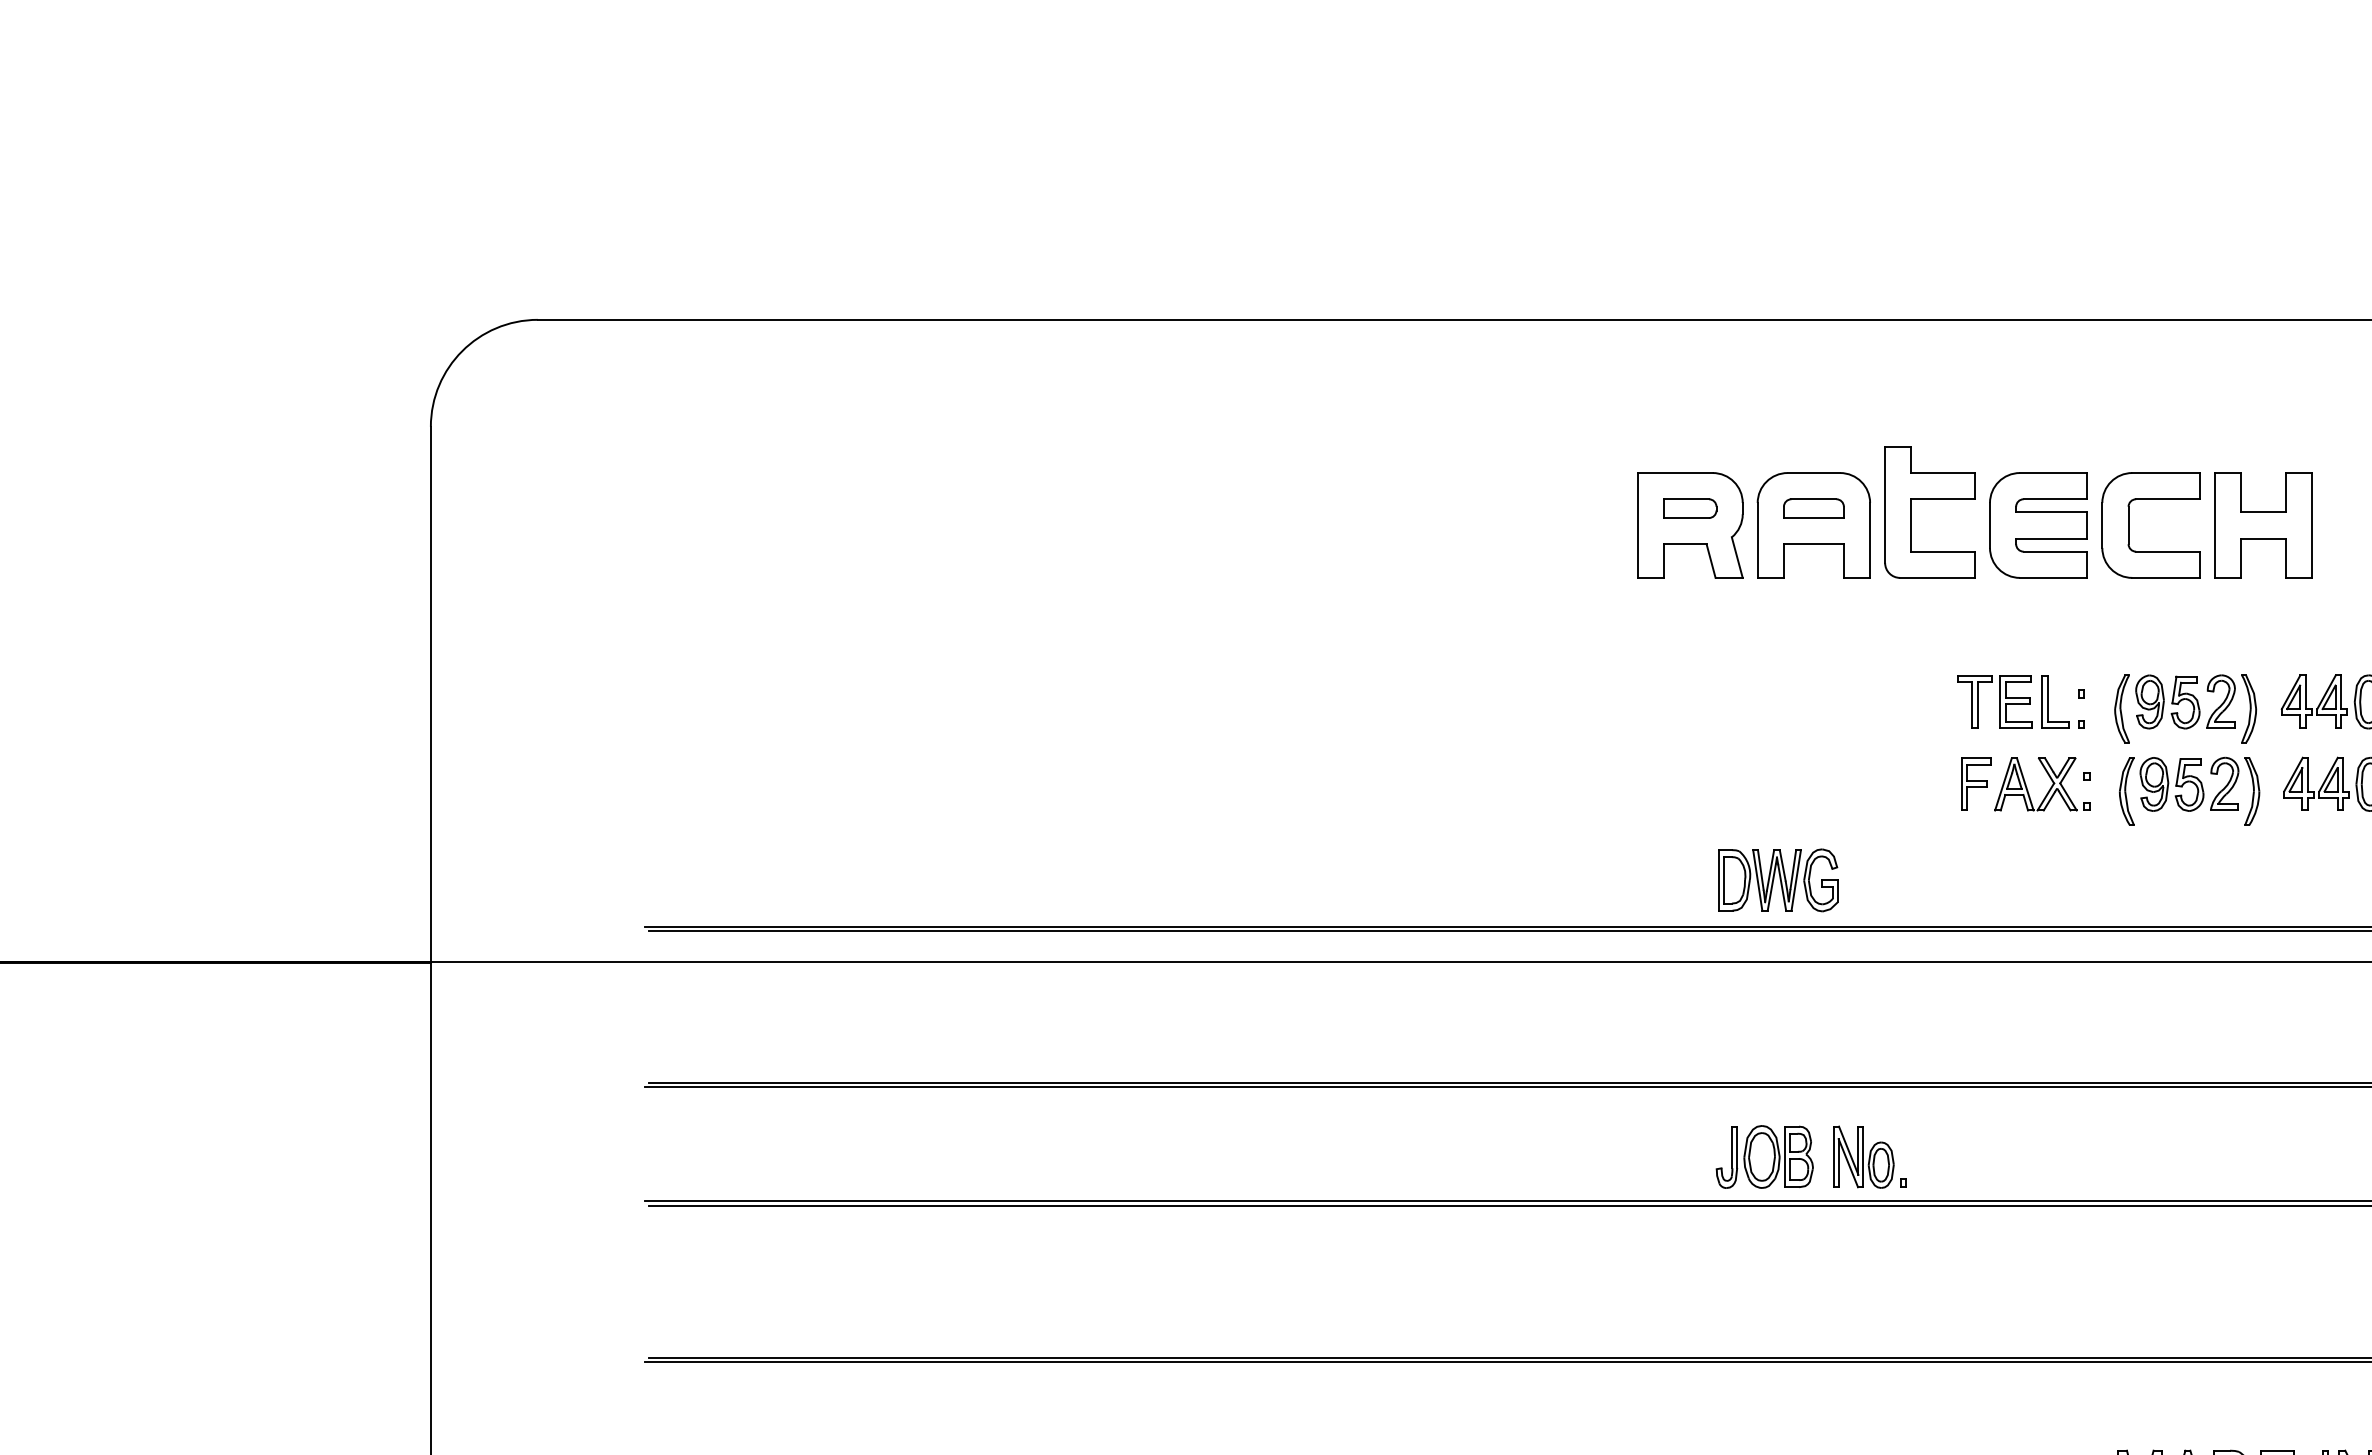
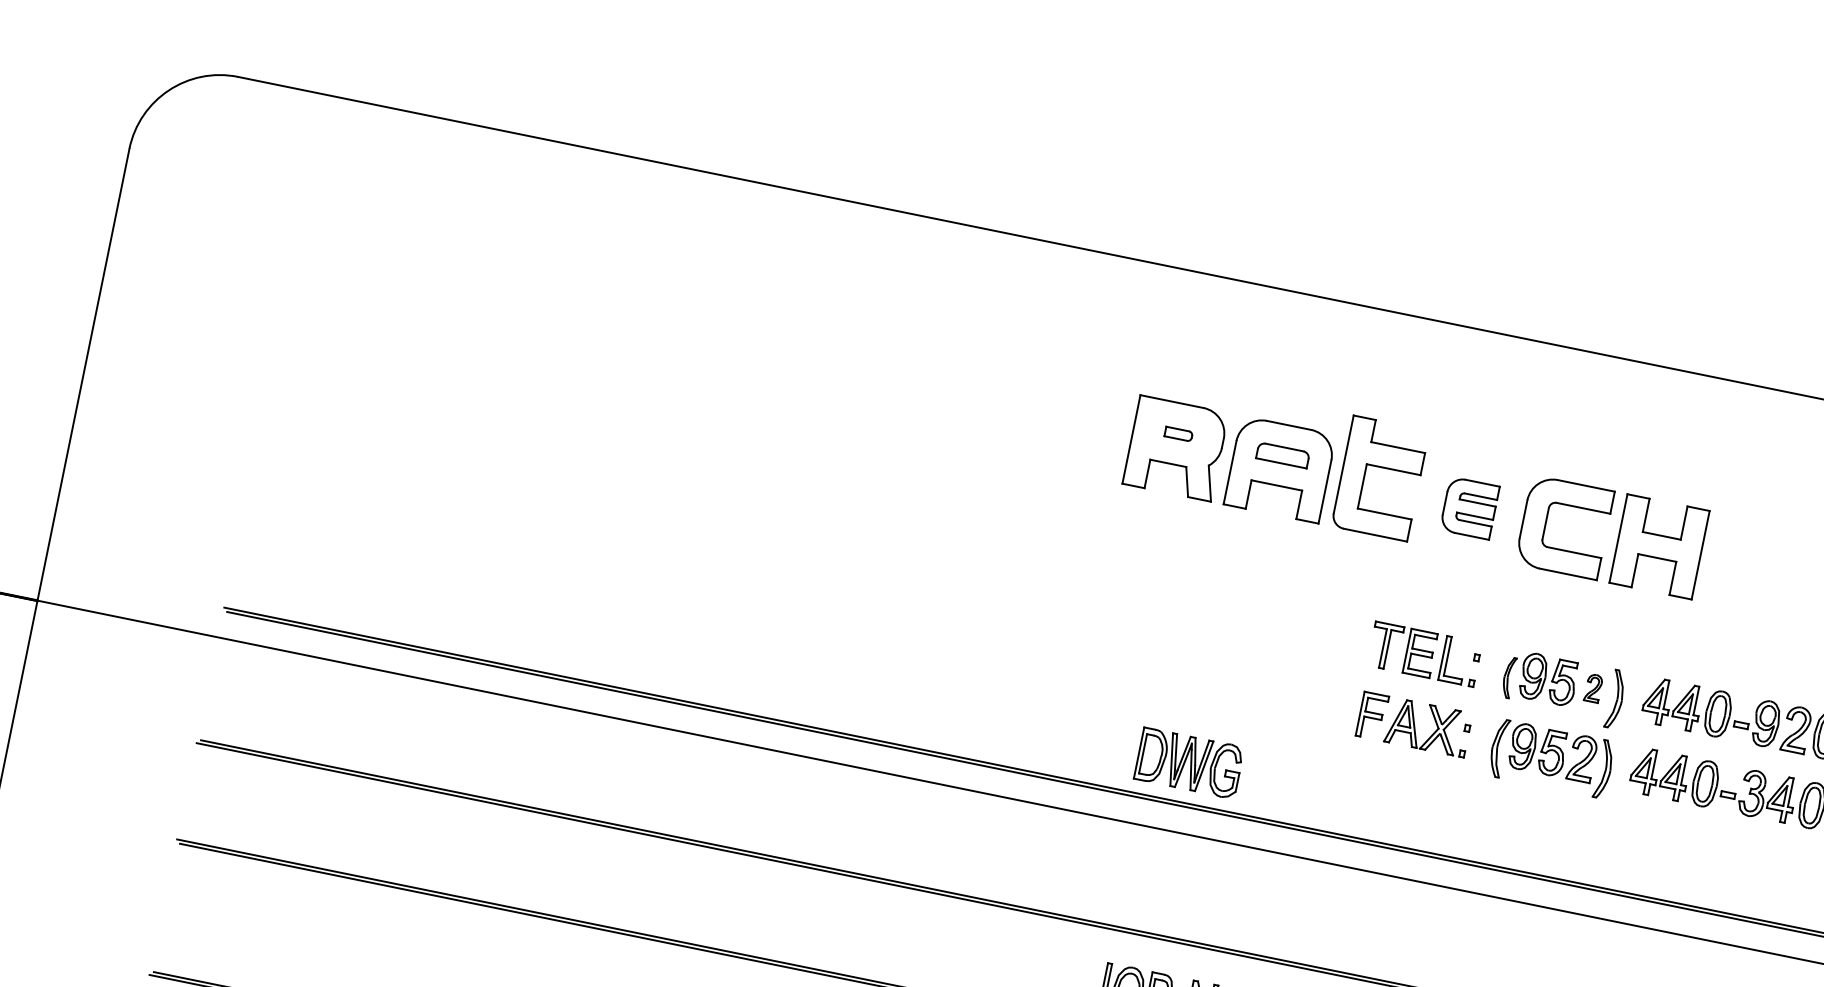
part: (1690, 508) -> (1178, 434), size x0.6
part: (2038, 525) -> (1469, 508), size x0.6
part: (2220, 701) -> (1593, 688), size x0.6
part: (2121, 708) -> (1508, 677), size x0.7

